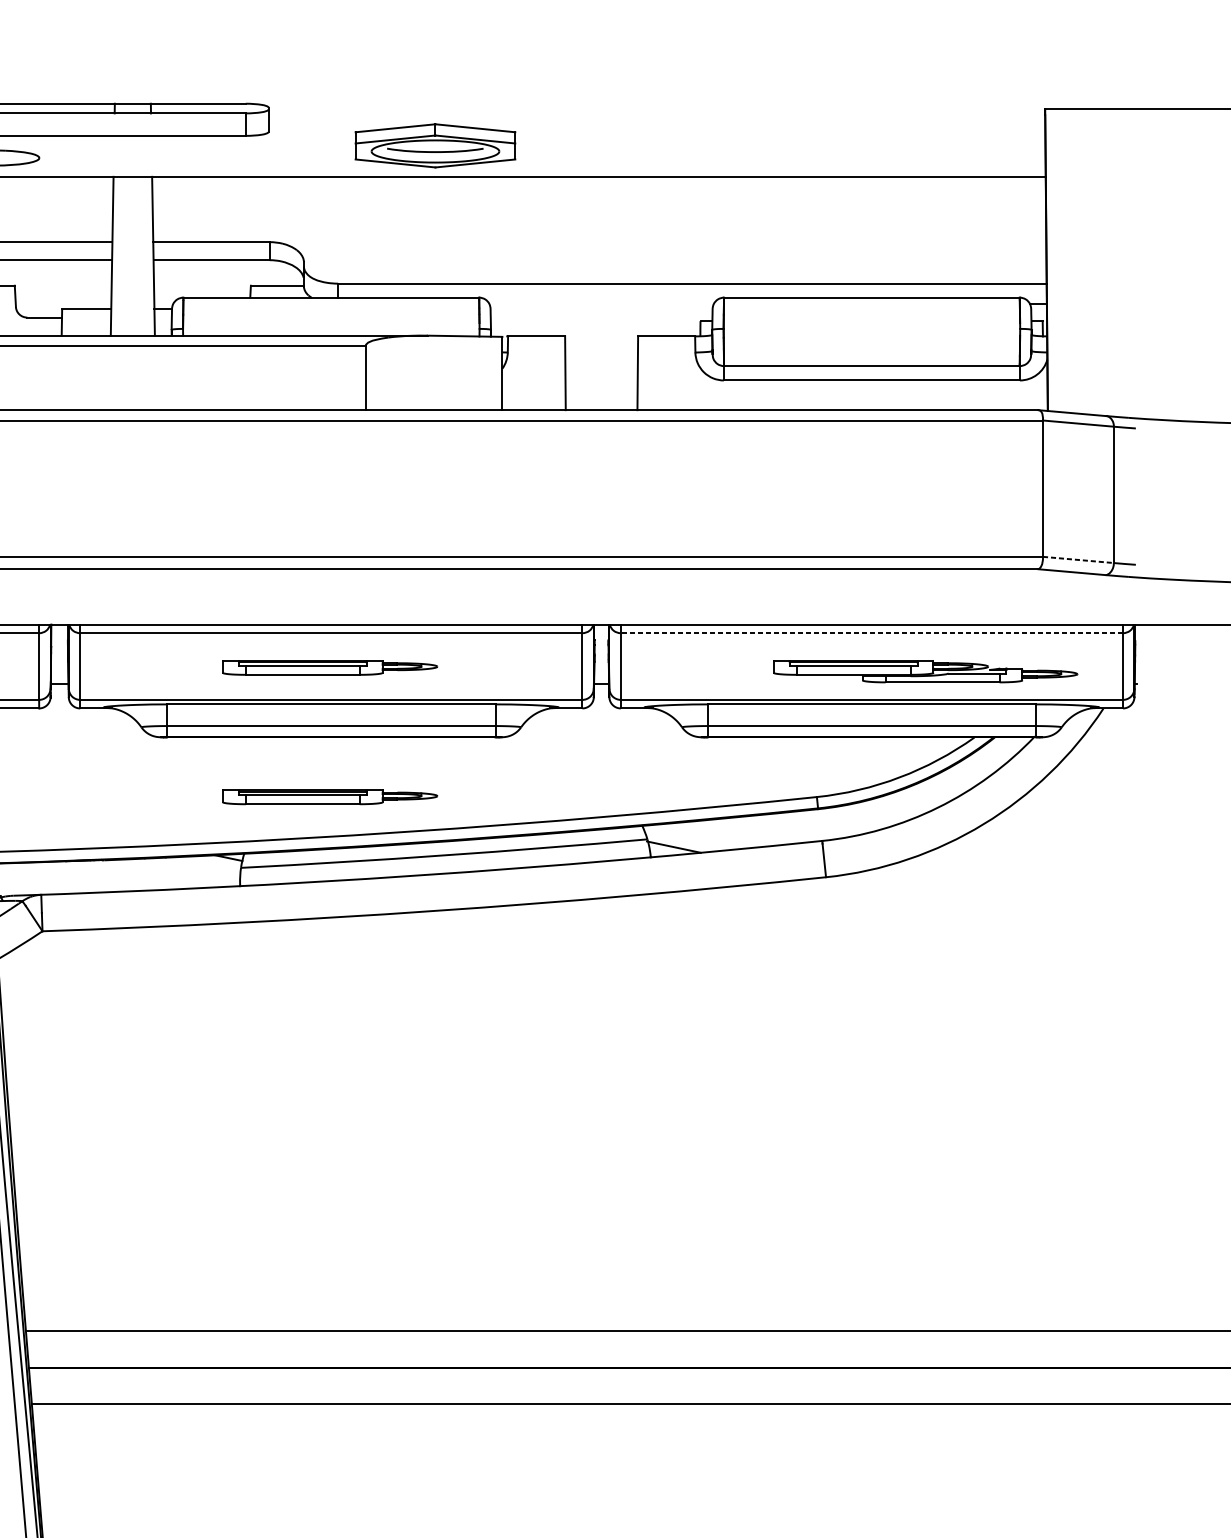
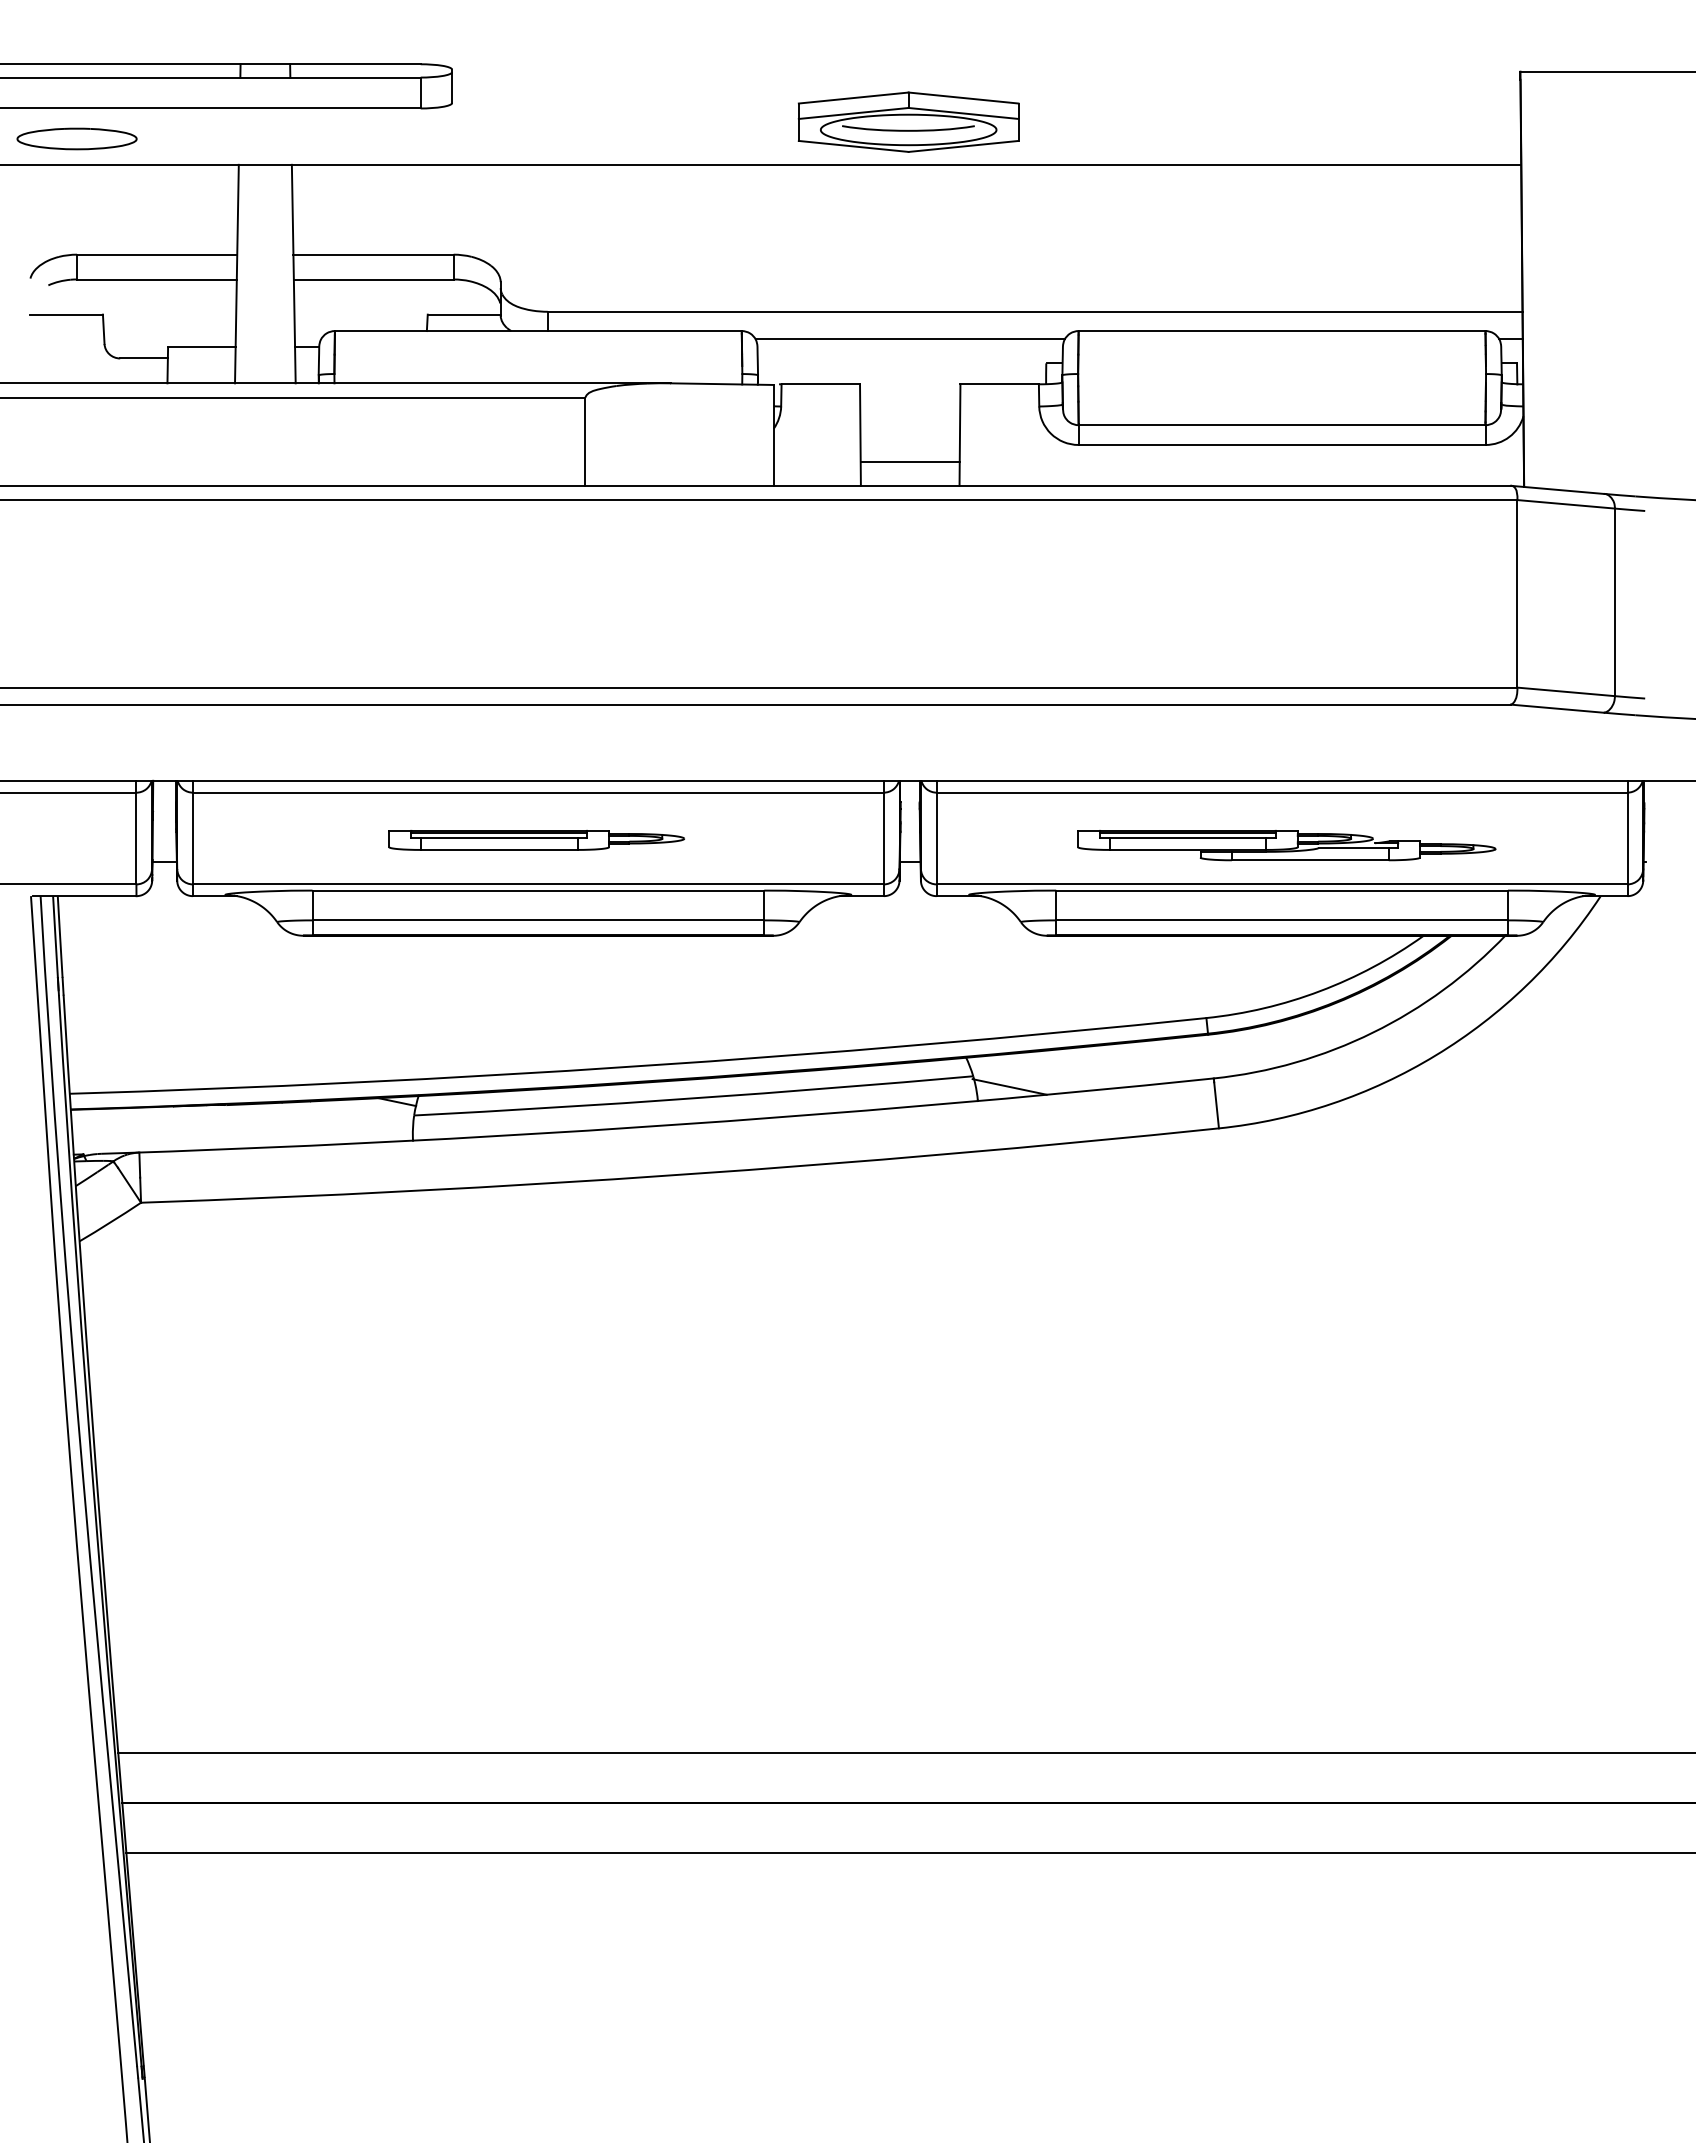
part: (435, 145) -> (908, 121), moved
line: (601, 303) -> (909, 339), added
line: (601, 393) -> (909, 462), added
line: (1078, 559) -> (1566, 691), dashed -> solid
line: (871, 633) -> (1281, 792), dashed -> solid
part: (925, 671) -> (1286, 845), moved
part: (329, 797) -> (536, 1018), removed

